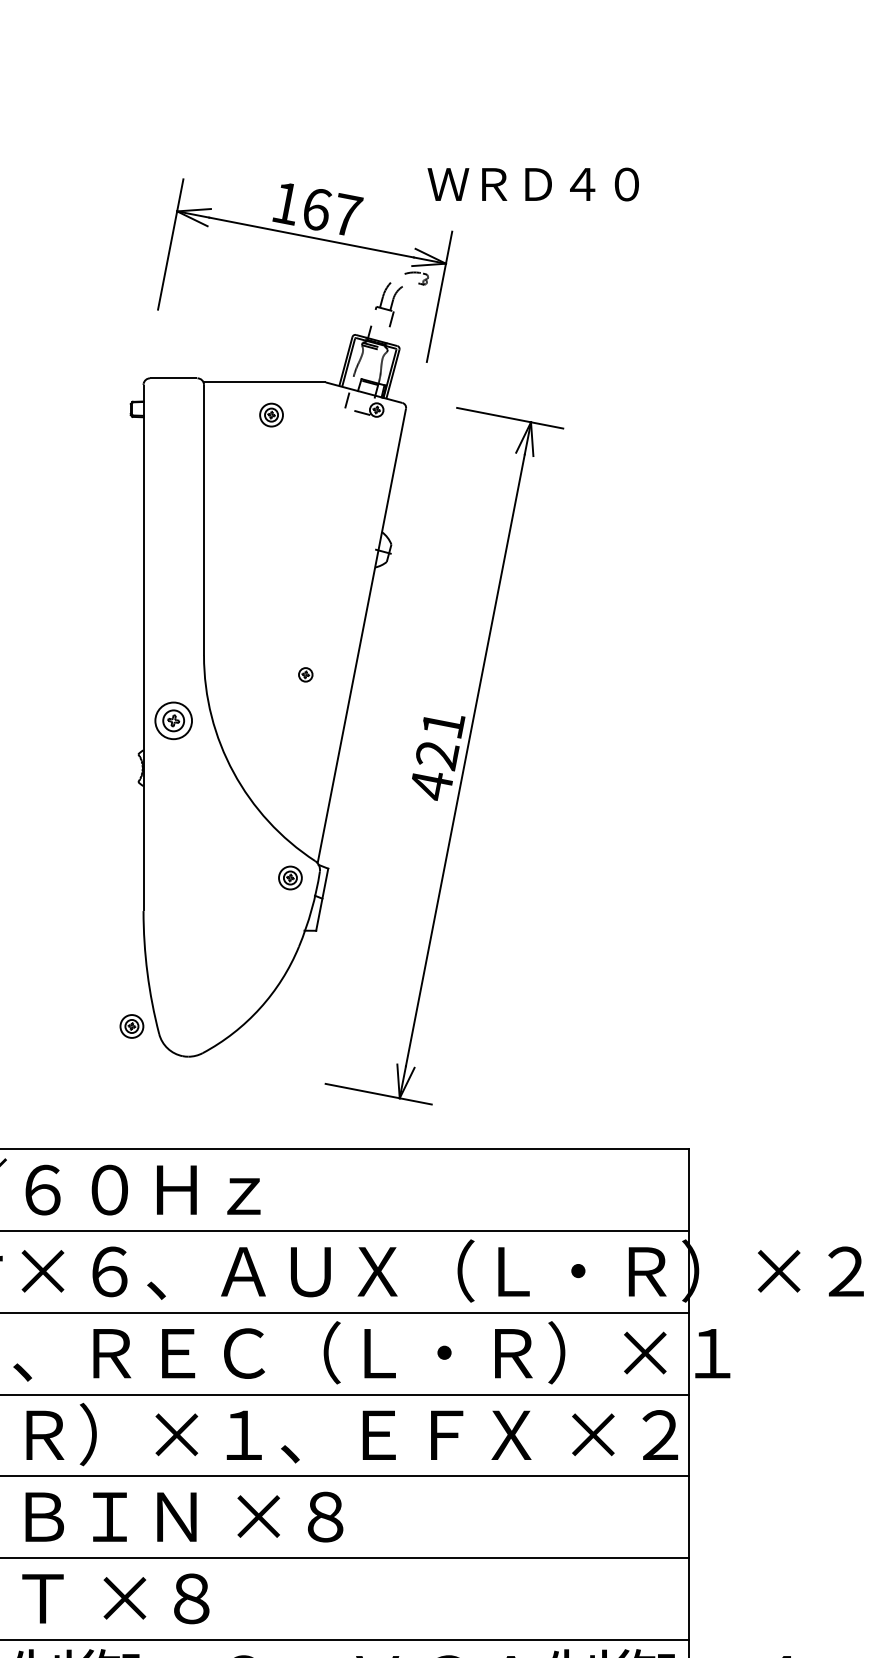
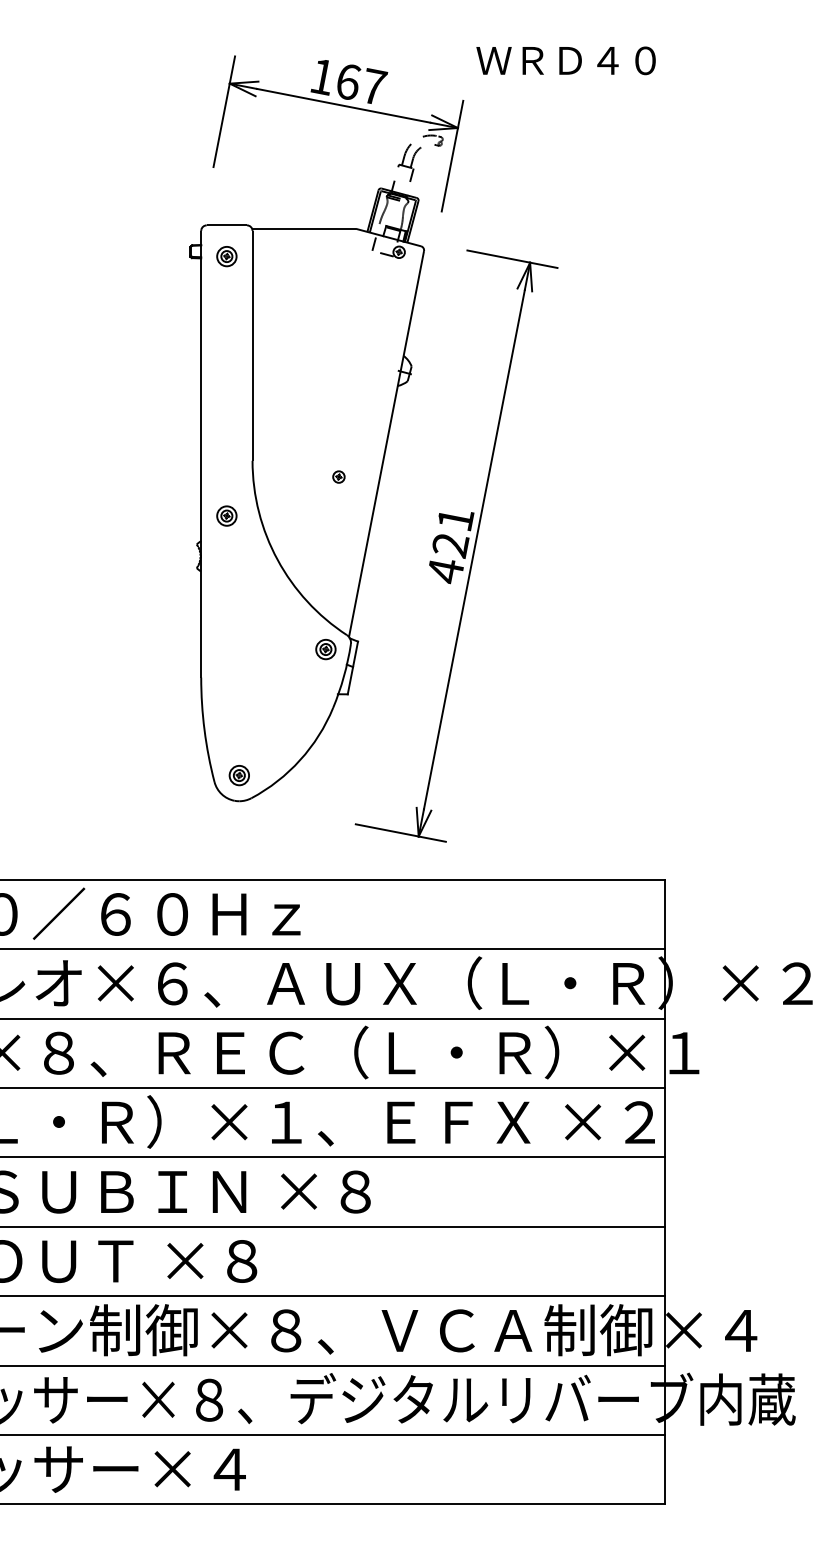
text: (532, 184) -> (565, 60), moved
part: (271, 415) -> (226, 256), moved
part: (173, 720) -> (226, 515), size x0.62
part: (130, 1026) -> (238, 775), moved

